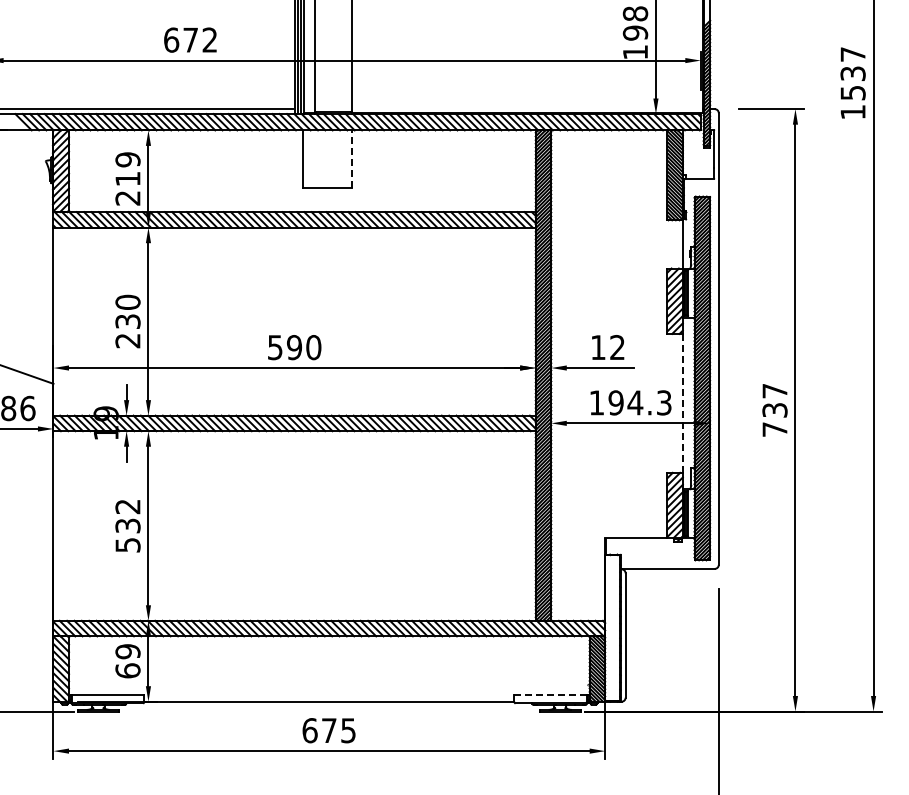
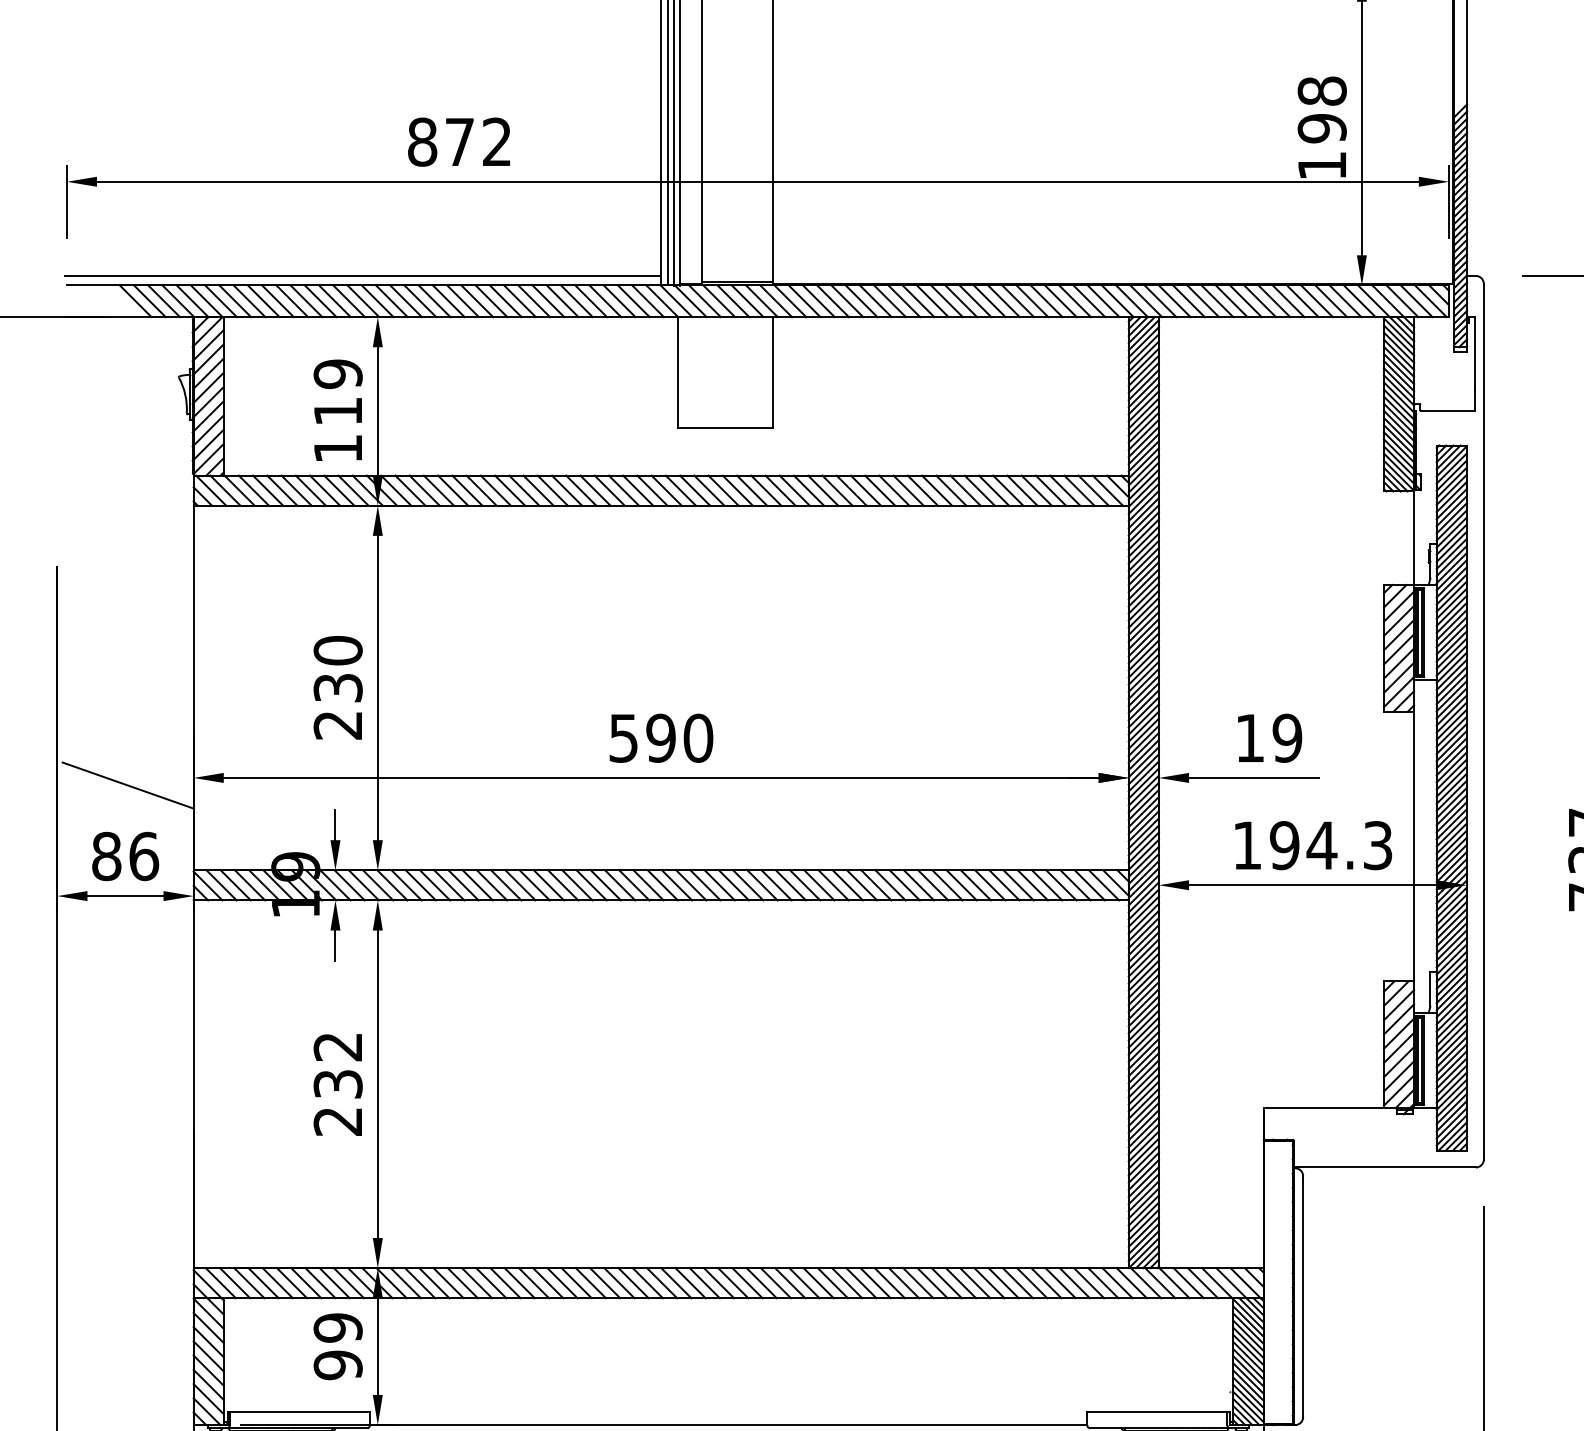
text: (171, 39) -> (422, 140), 672 -> 872
line: (352, 159) -> (773, 373), dashed -> solid
text: (127, 198) -> (337, 449), 219 -> 119
text: (617, 347) -> (1287, 738), 12 -> 19
line: (682, 403) -> (1413, 846), dashed -> solid
text: (127, 545) -> (337, 1122), 532 -> 232
text: (127, 670) -> (337, 1364), 69 -> 99
line: (549, 695) -> (1155, 1412), dashed -> solid

